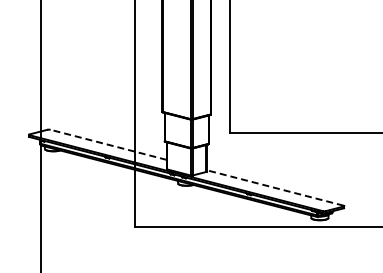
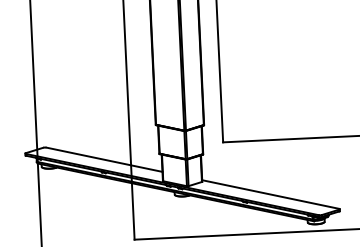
line: (108, 144) -> (104, 159), dashed -> solid
line: (275, 187) -> (271, 194), dashed -> solid

